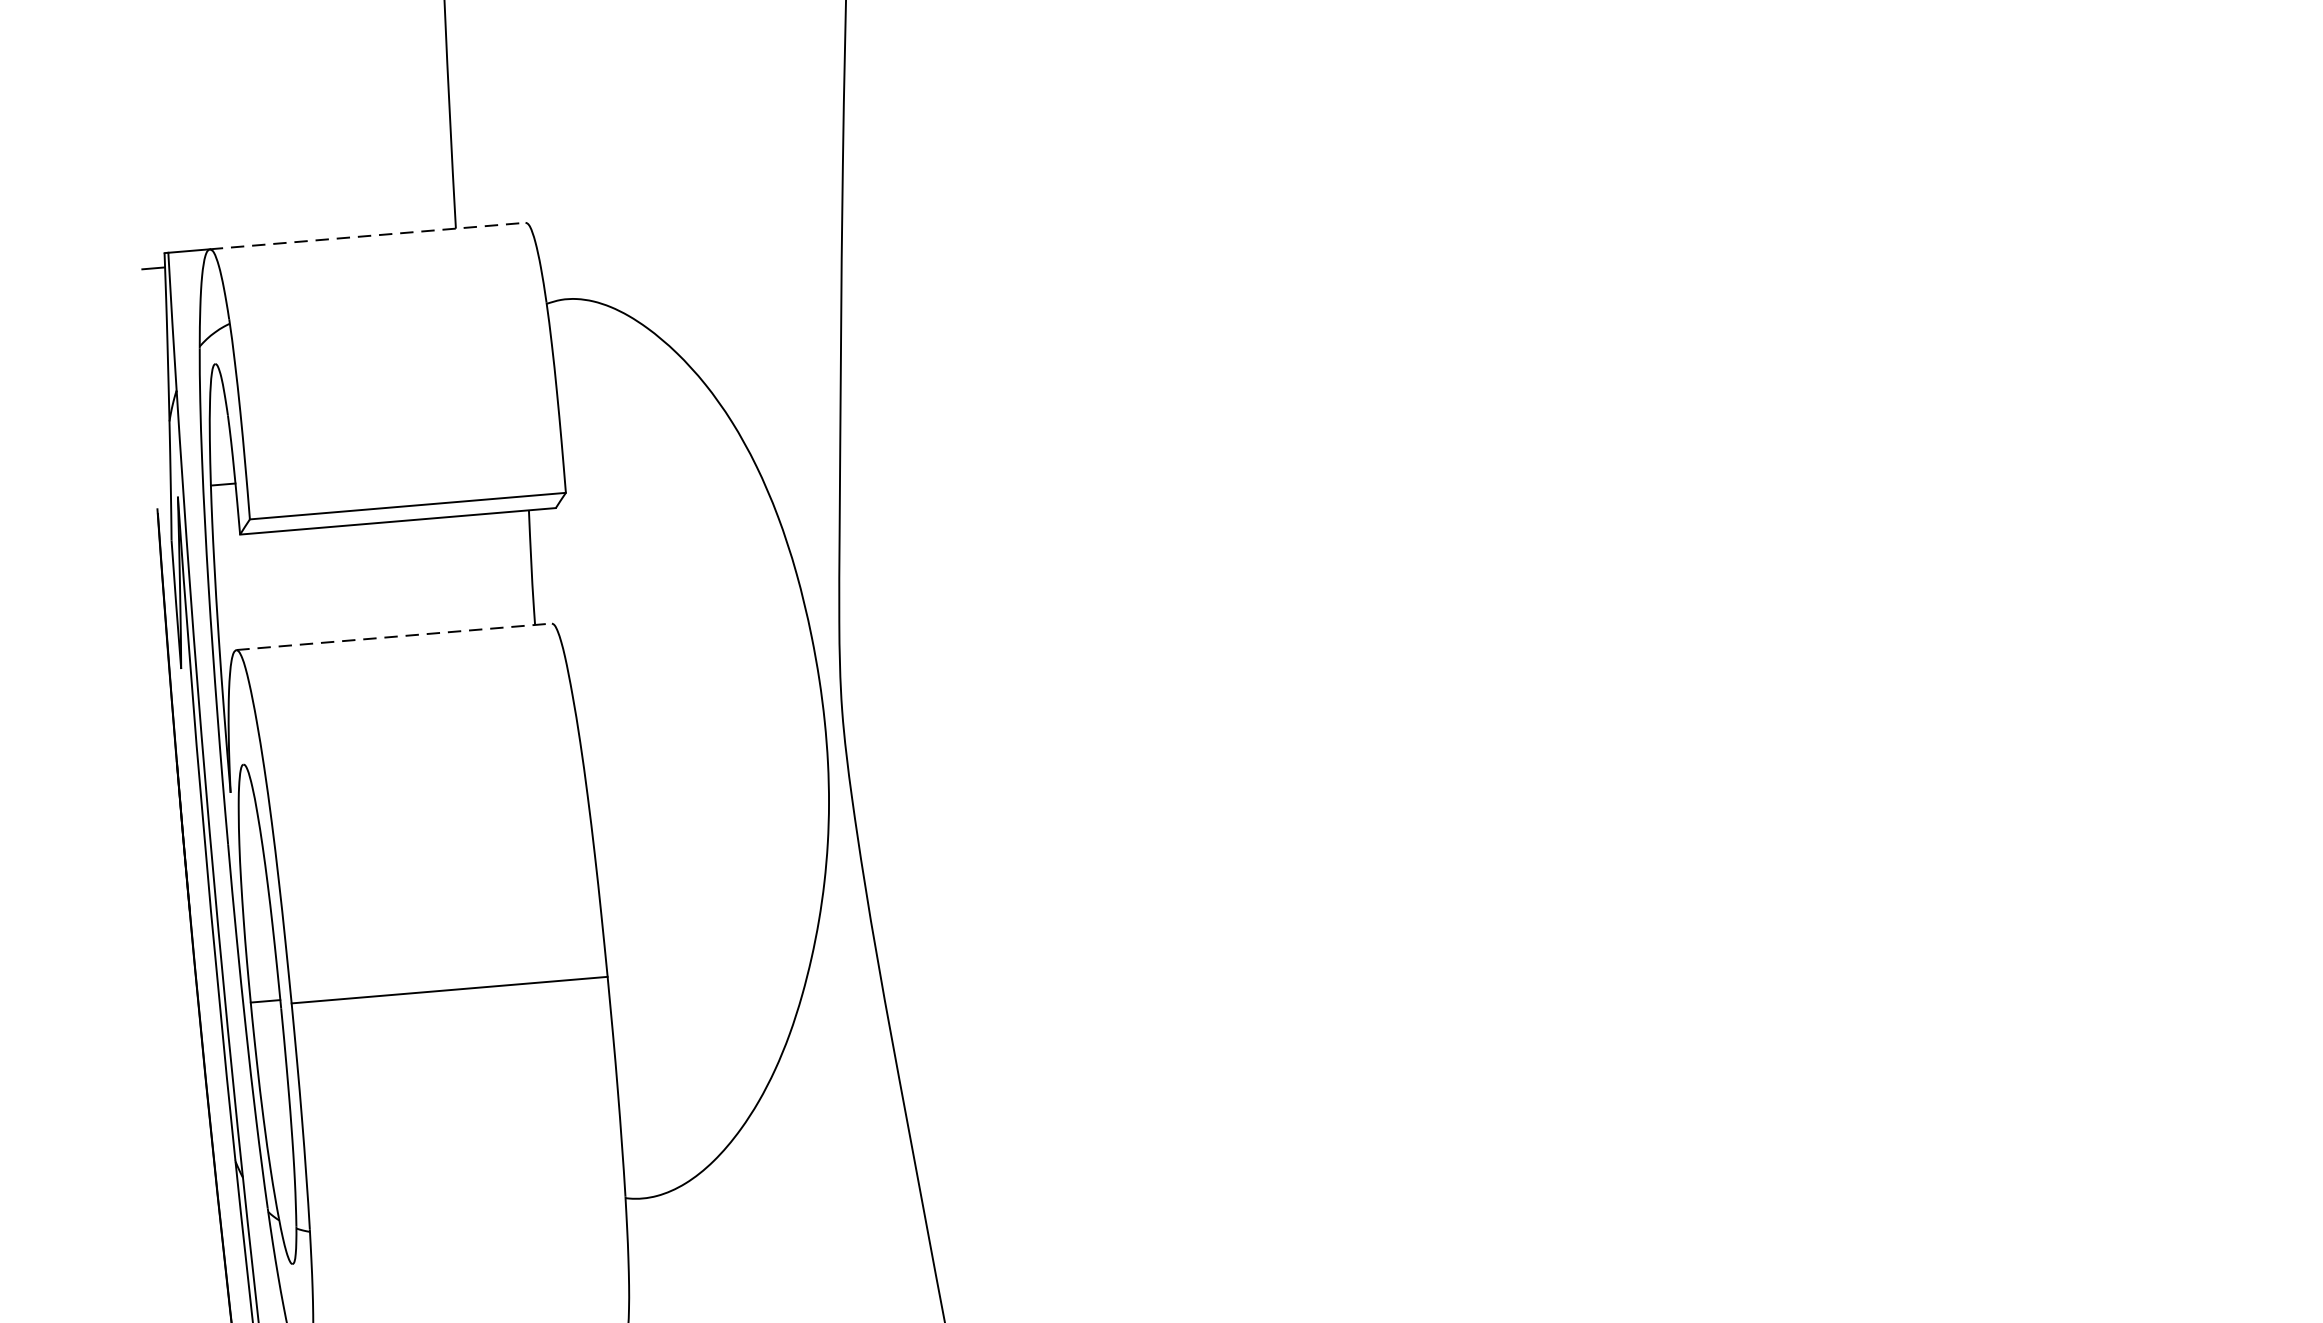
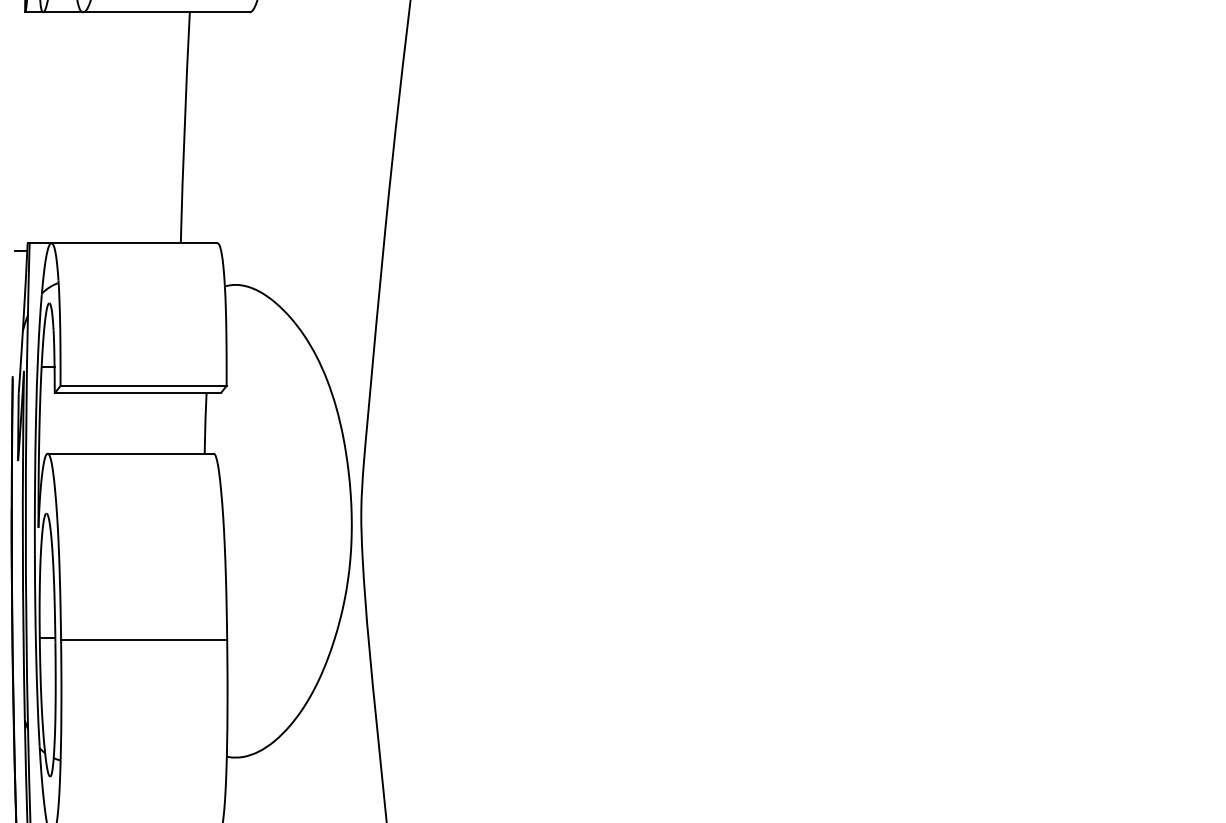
line: (367, 236) -> (134, 243), dashed -> solid
line: (393, 636) -> (130, 453), dashed -> solid

